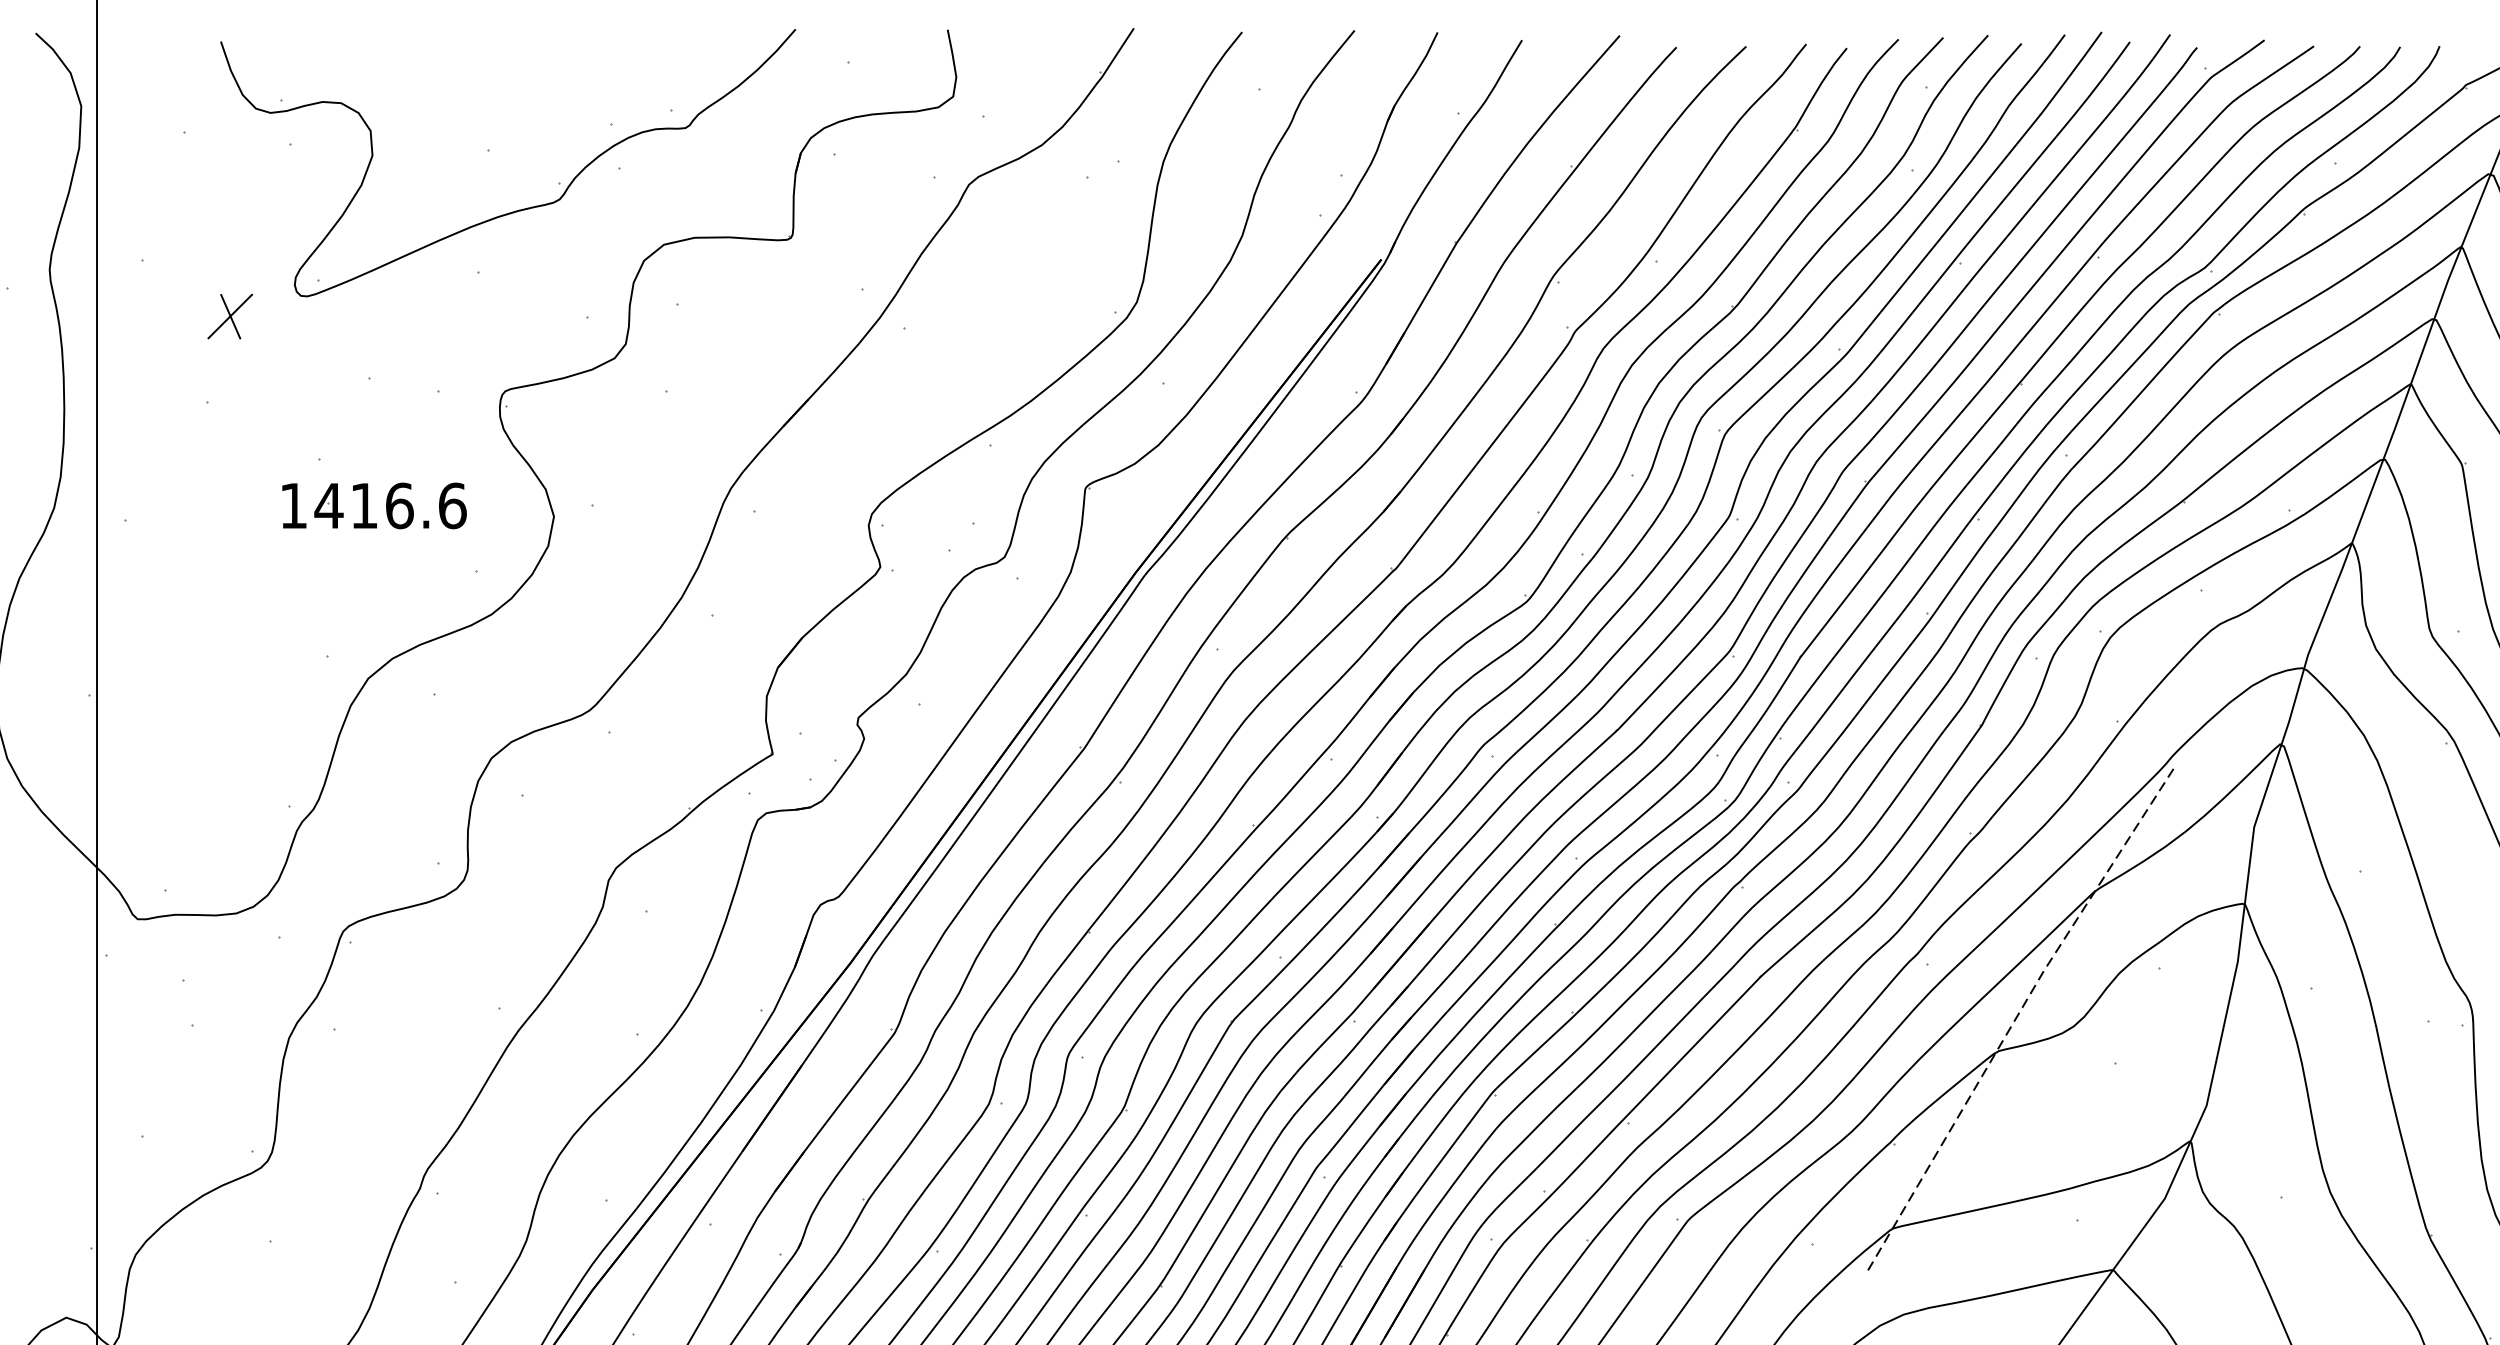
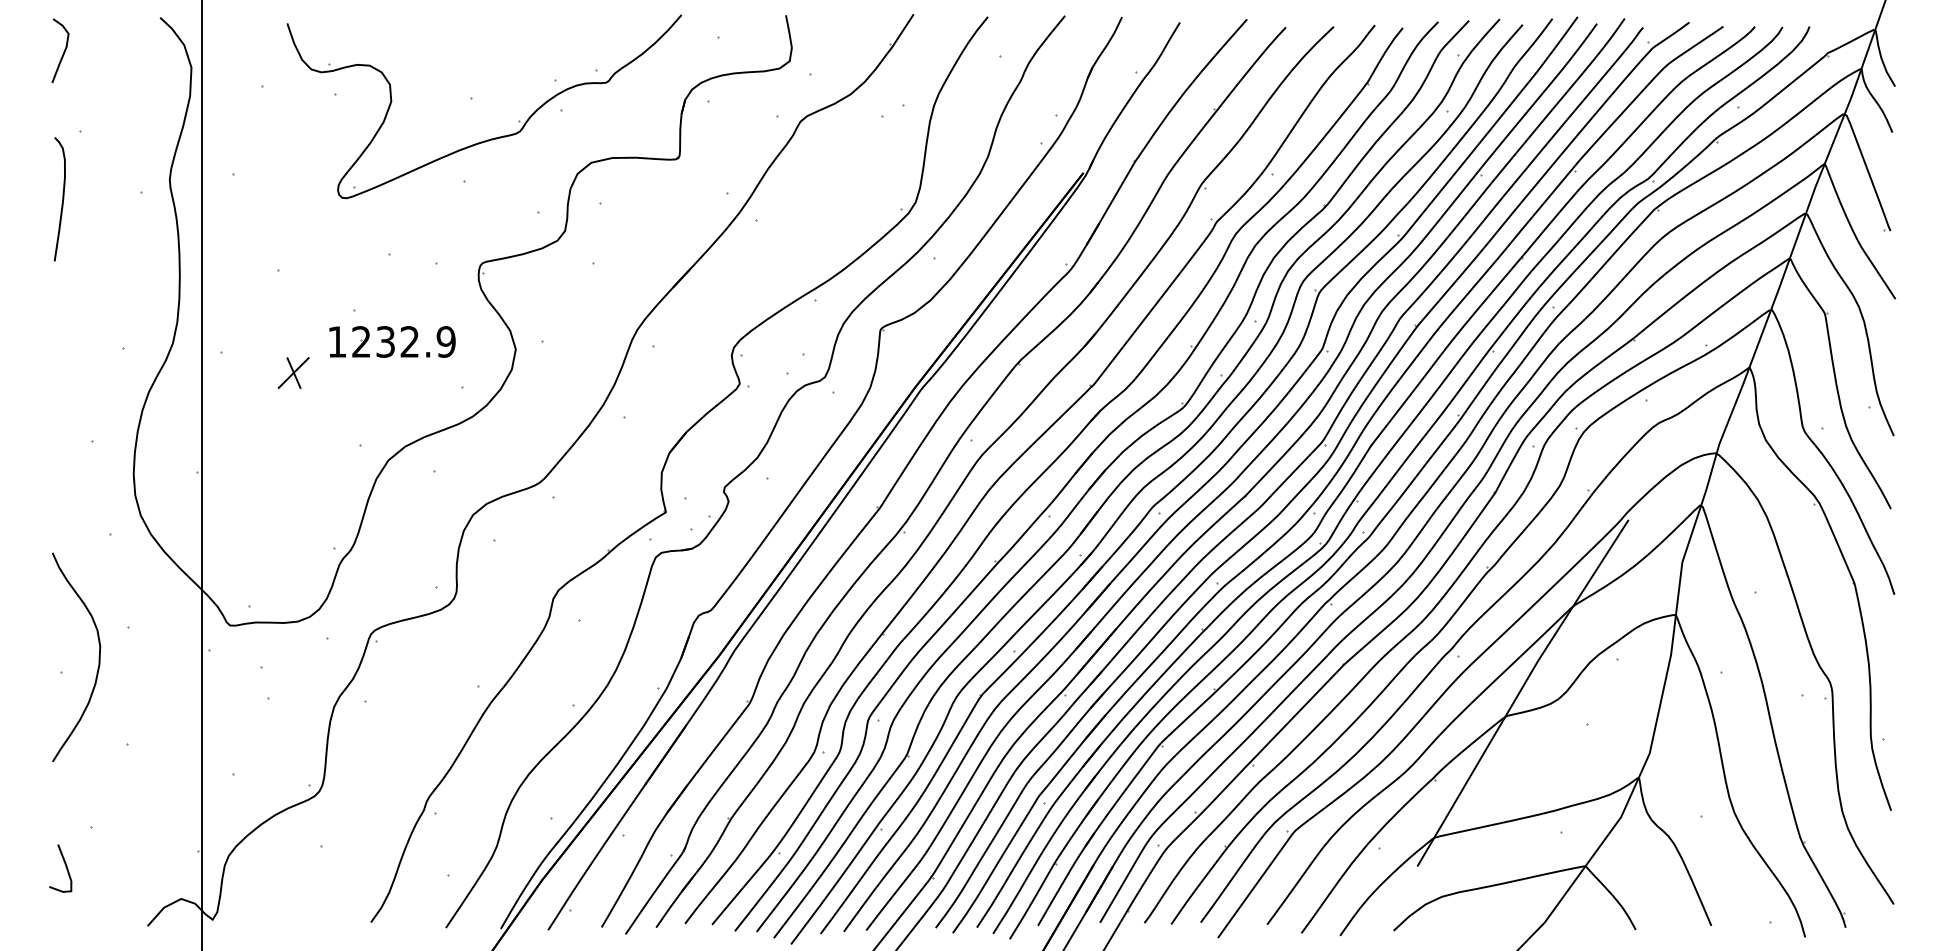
part: (229, 315) -> (293, 372), moved
text: (390, 505) -> (403, 341), 1416.6 -> 1232.9
line: (2018, 1015) -> (1520, 691), dashed -> solid

